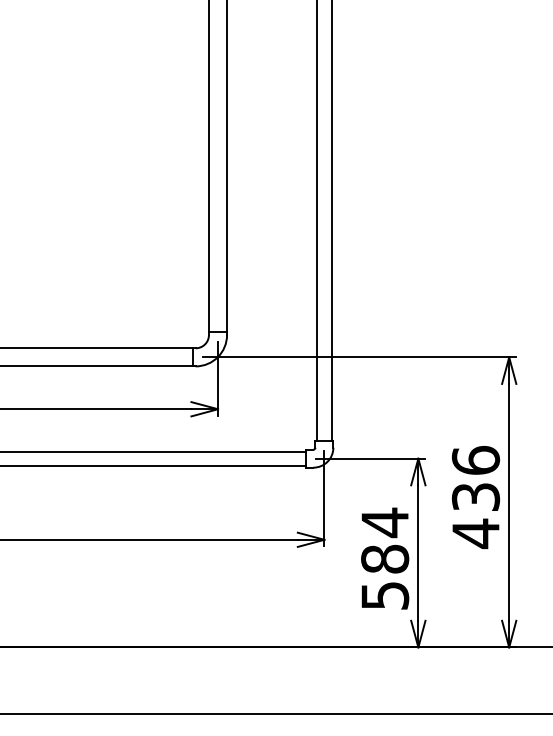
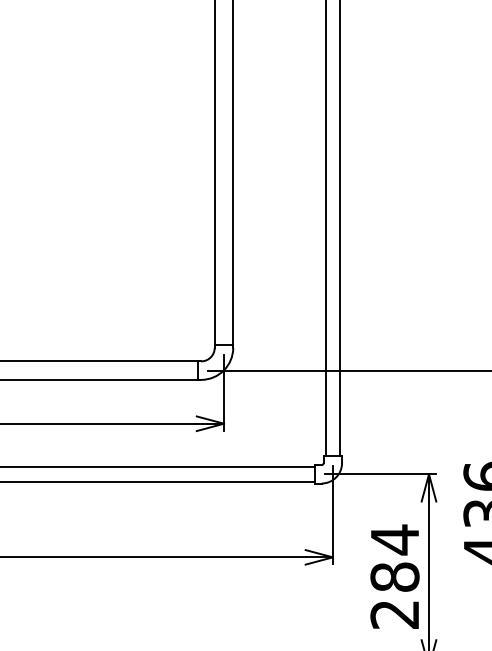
text: (385, 595) -> (395, 614), 584 -> 284

